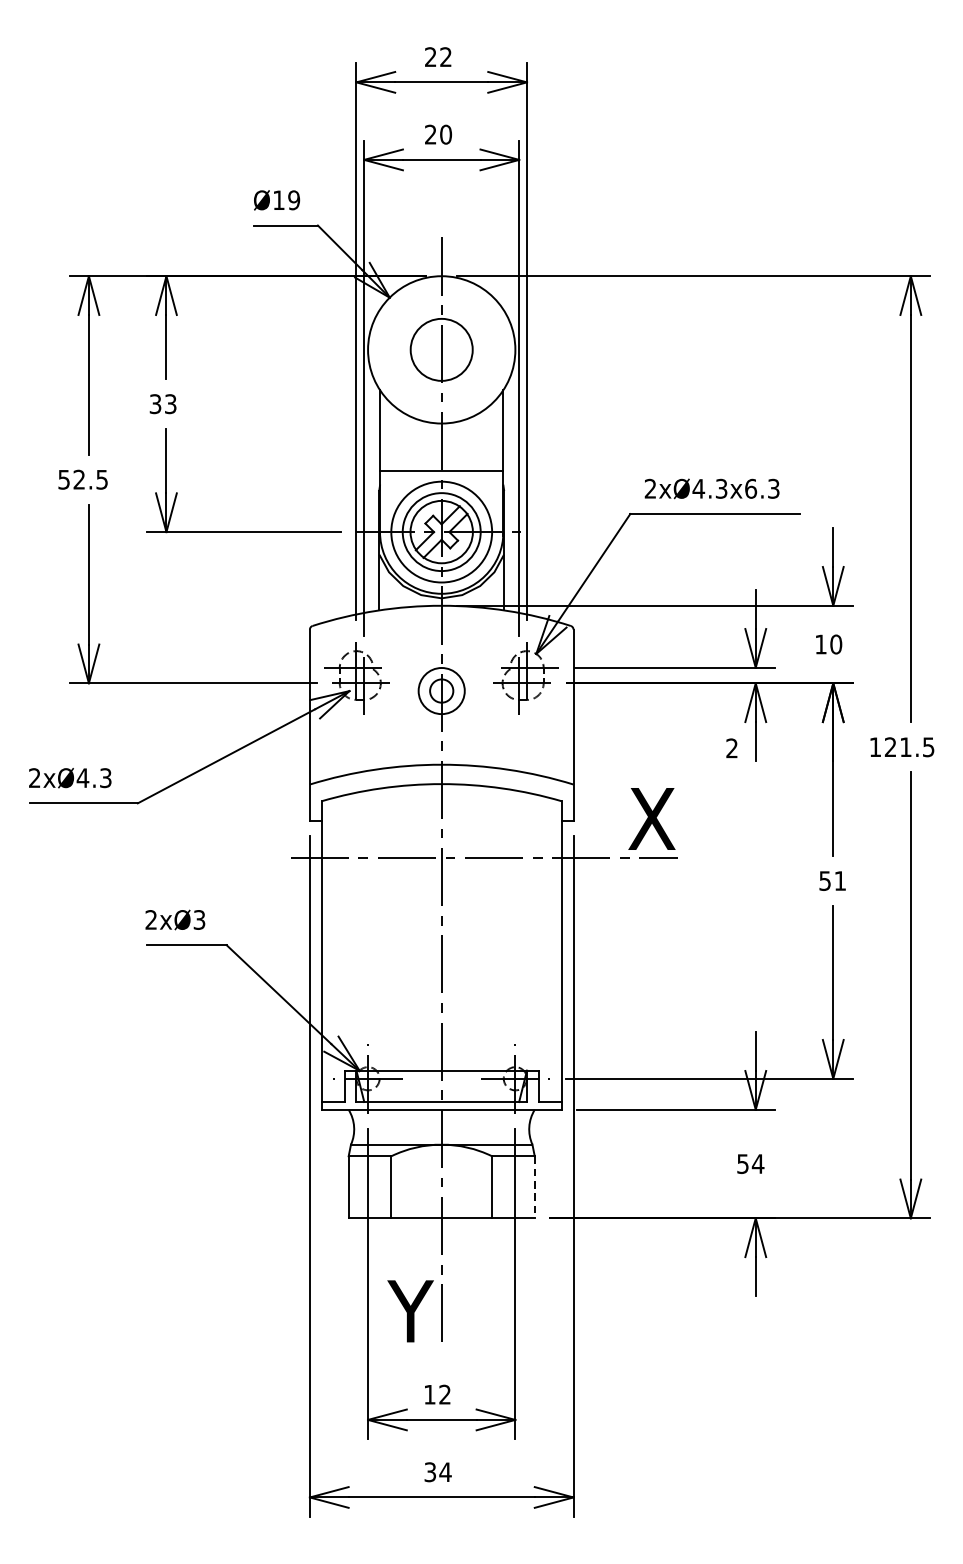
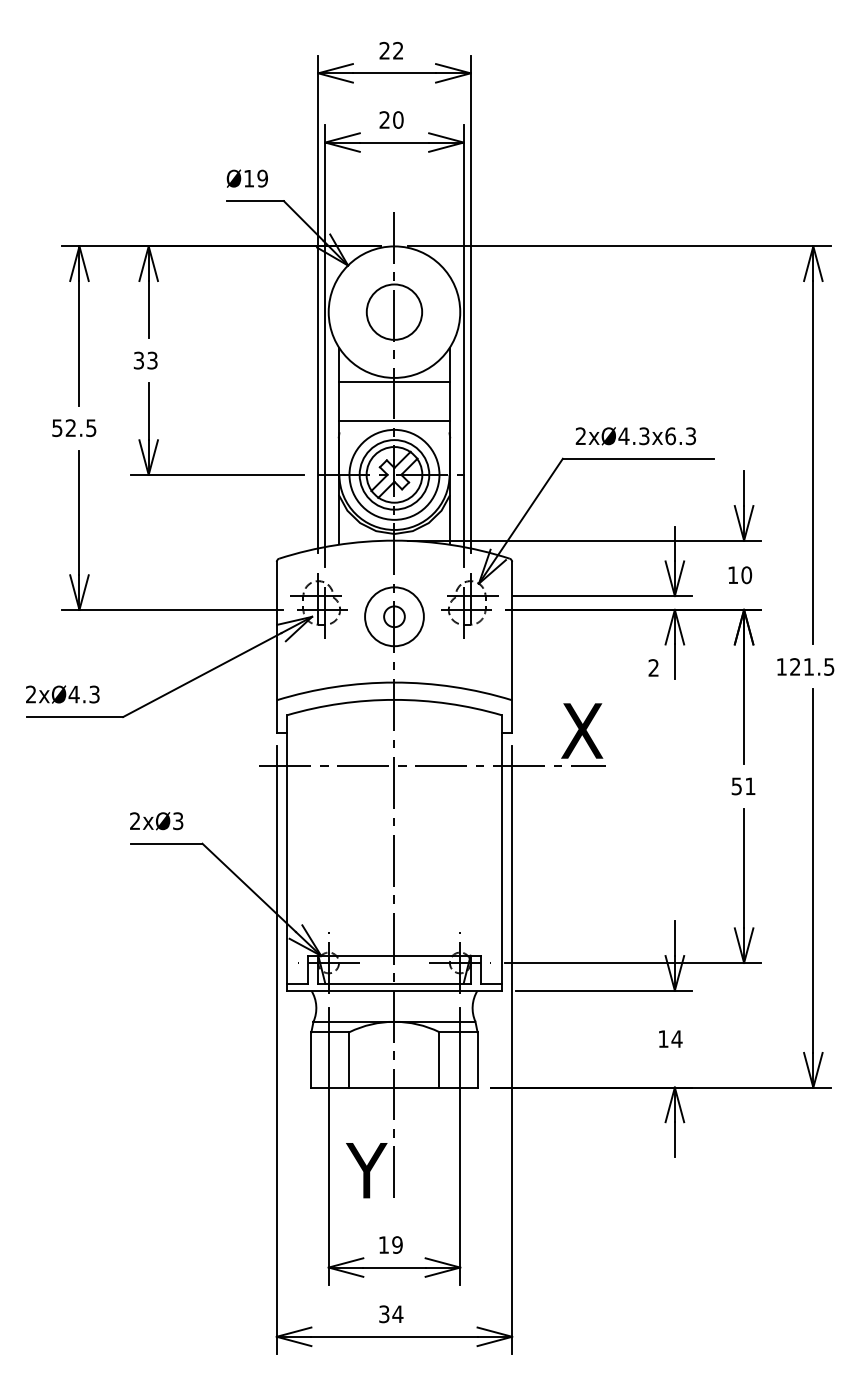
line: (441, 428) -> (394, 382), added
circle: (441, 690) -> (394, 616), size x1.43
text: (743, 1163) -> (663, 1038), 54 -> 14
line: (534, 1186) -> (477, 1059), dashed -> solid
text: (445, 1394) -> (397, 1244), 12 -> 19

